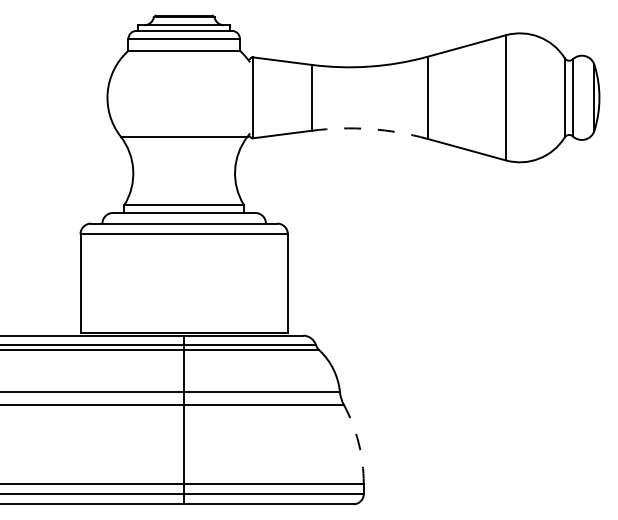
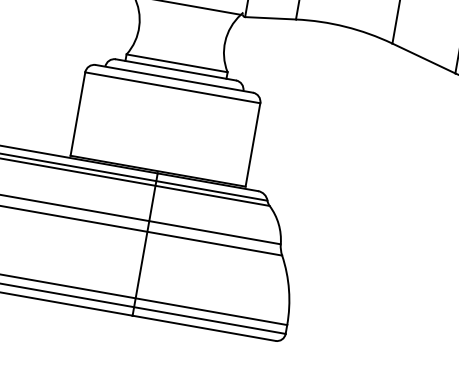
arc: (370, 129) -> (345, 27), dashed -> solid
arc: (358, 443) -> (288, 290), dashed -> solid

